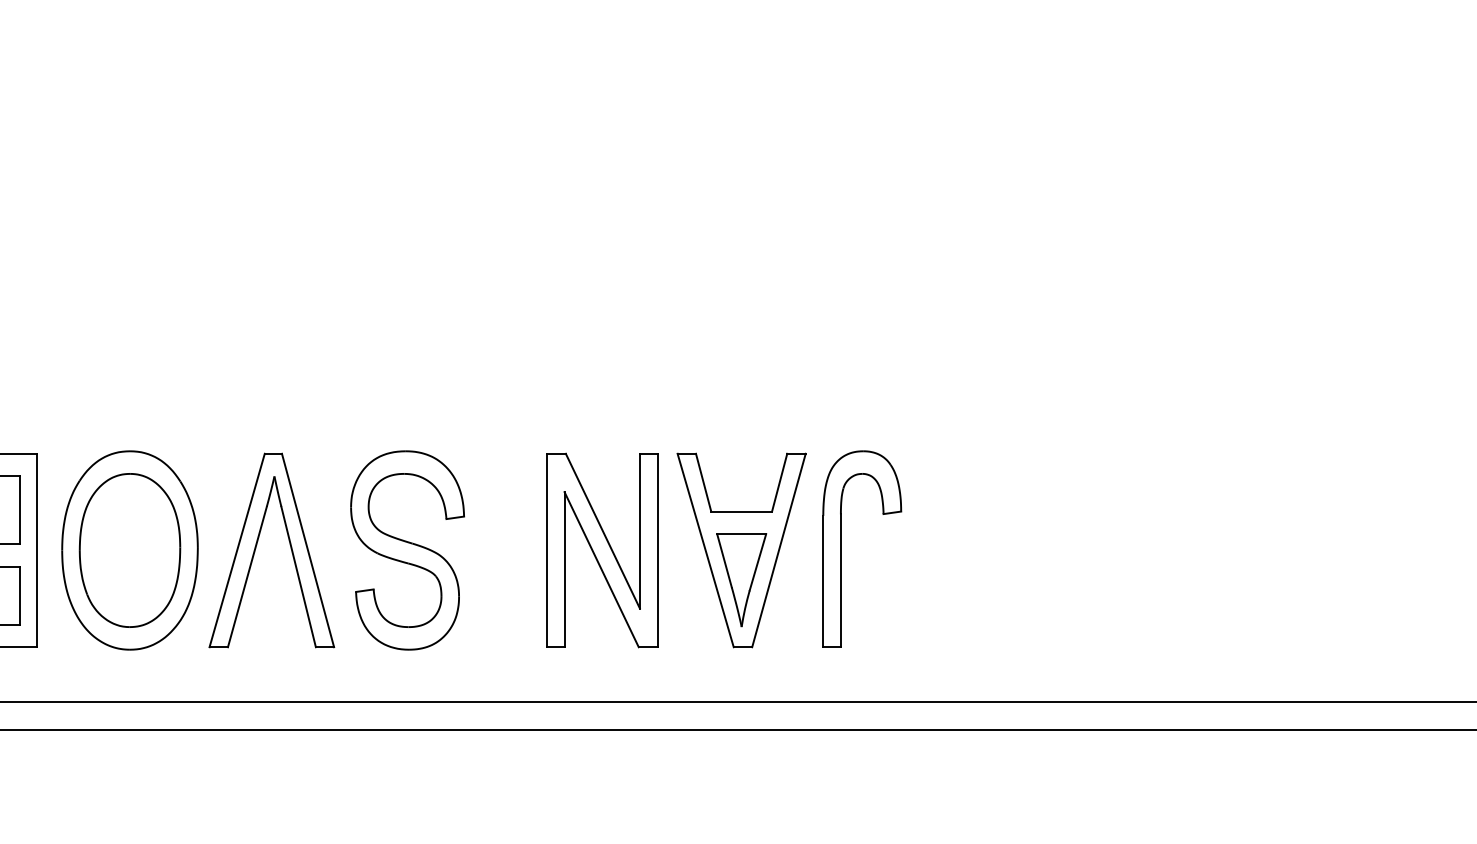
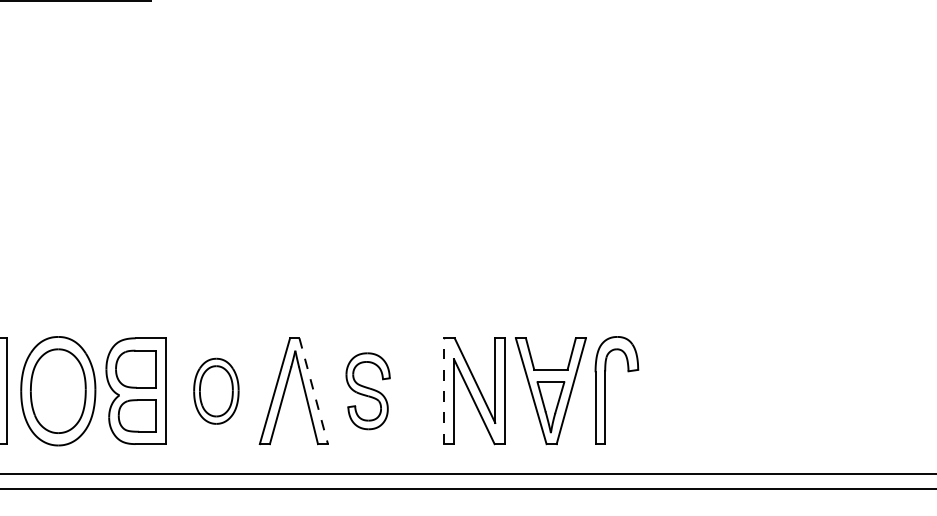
part: (130, 551) -> (216, 391), size x0.6
line: (307, 551) -> (313, 391), solid -> dashed
part: (406, 551) -> (367, 391), size x0.7
line: (547, 551) -> (444, 391), solid -> dashed

